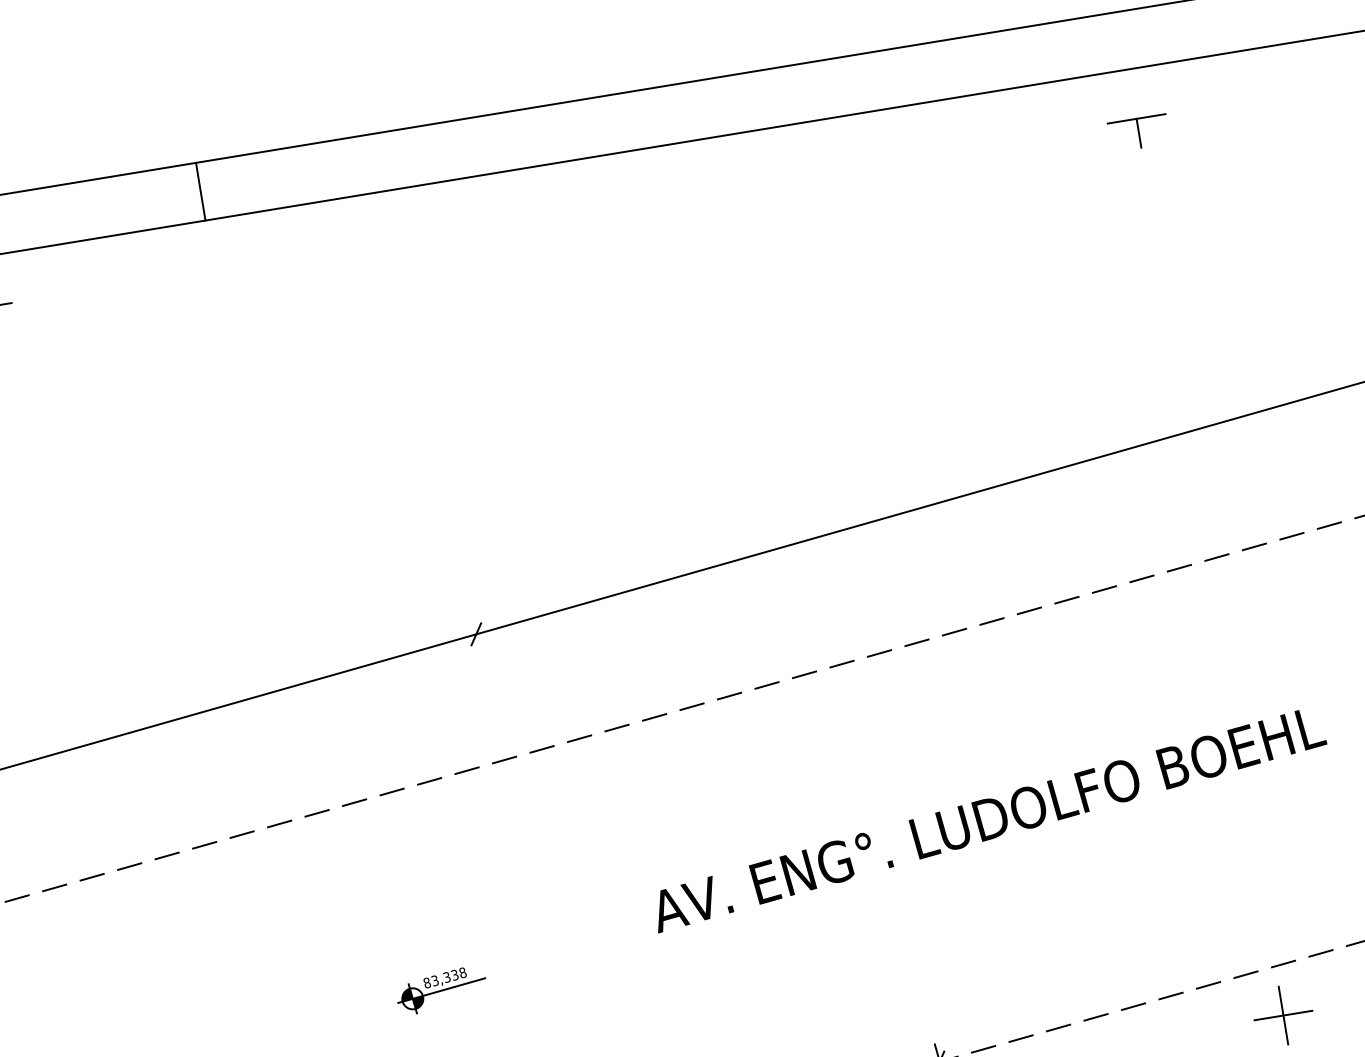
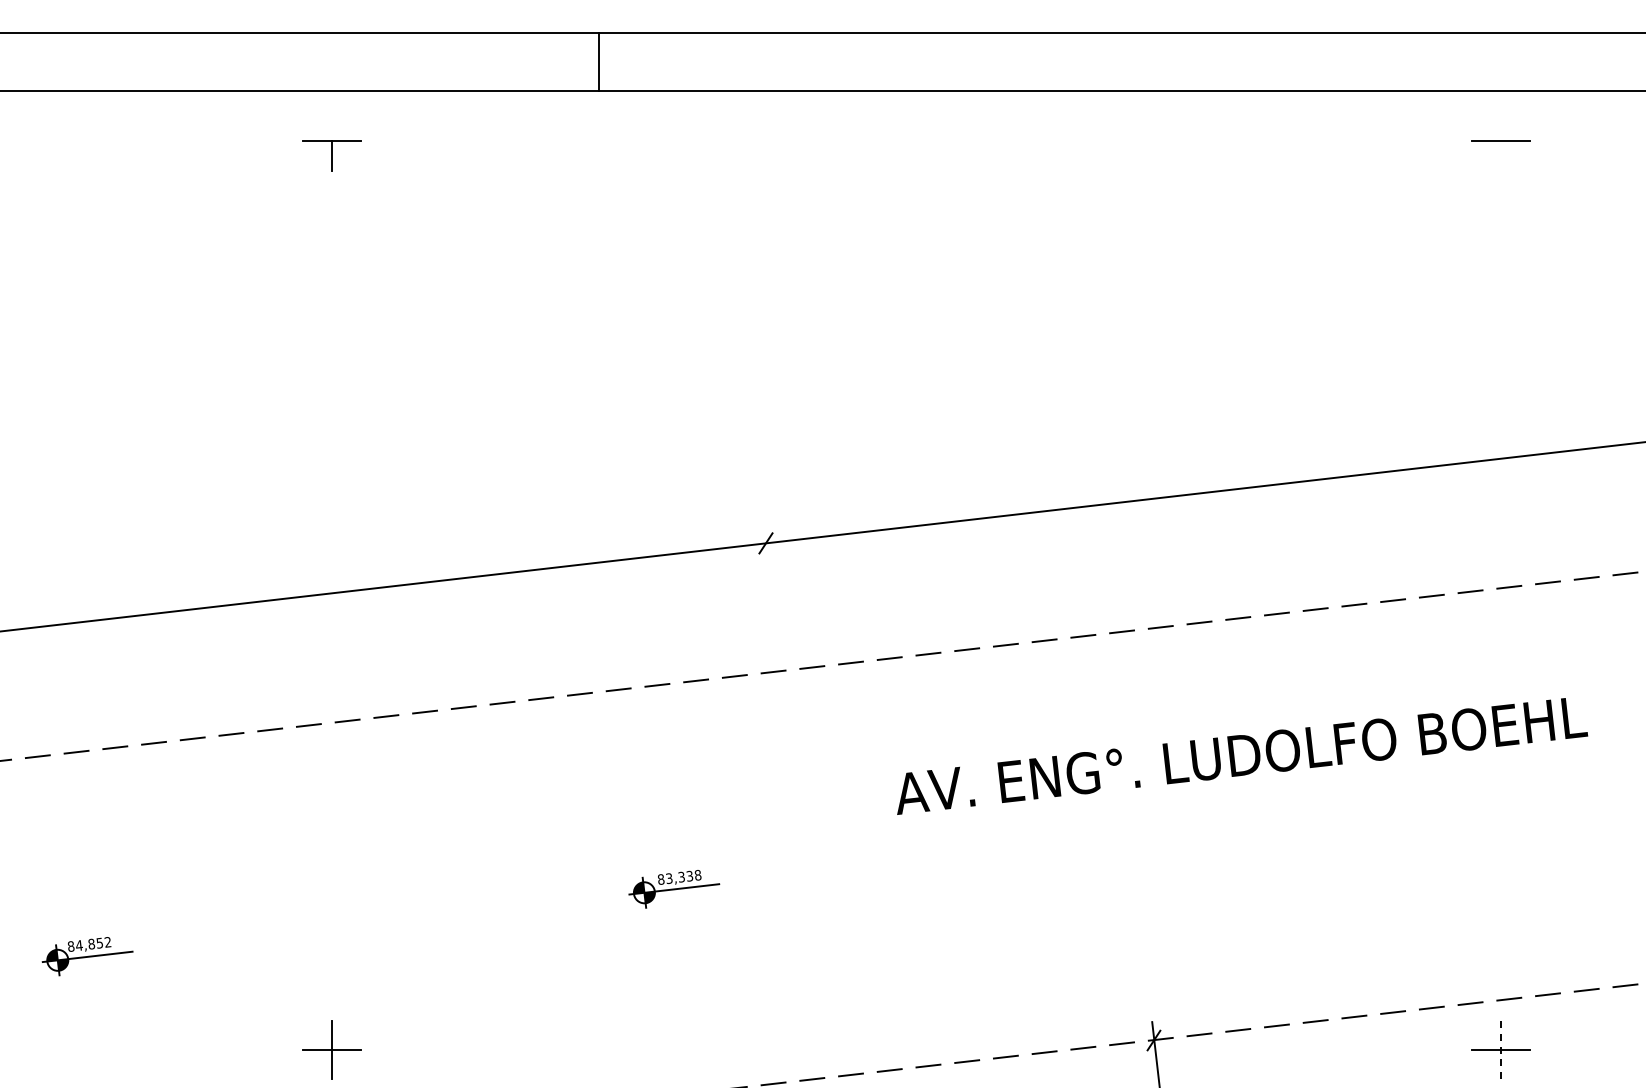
line: (1138, 132) -> (1500, 155), removed
line: (200, 191) -> (598, 61), moved
text: (989, 819) -> (1242, 756), moved
line: (1282, 1015) -> (1500, 1049), solid -> dashed

